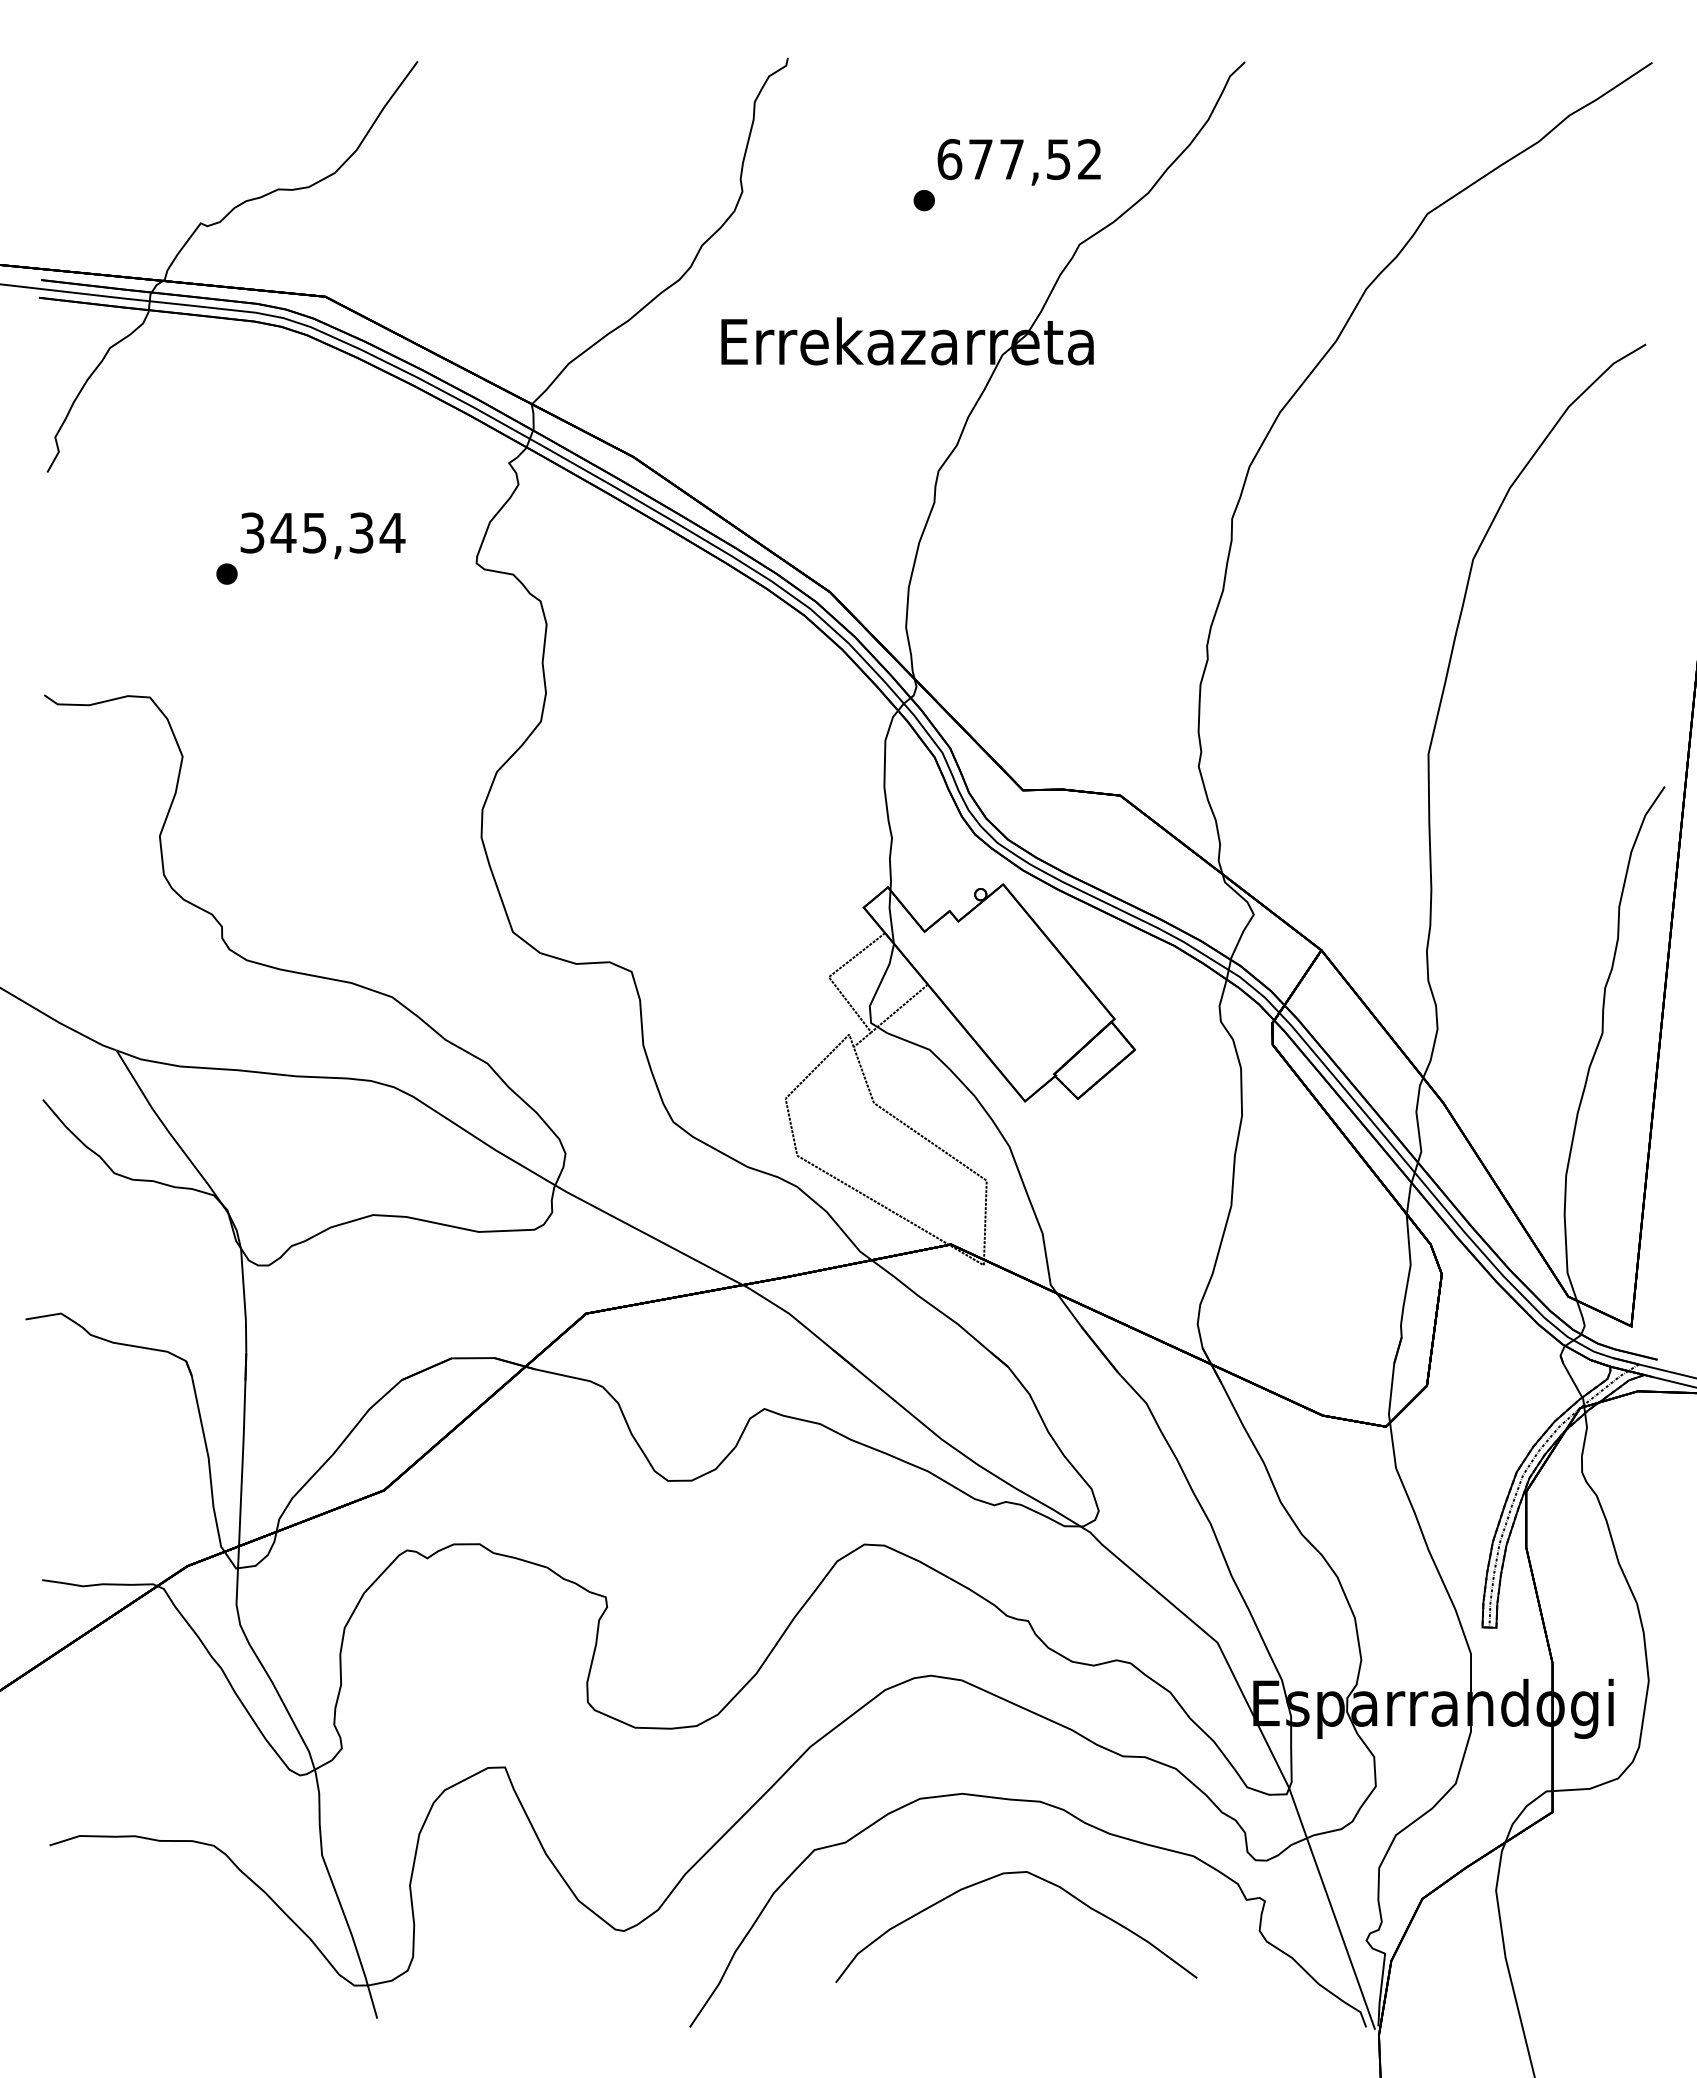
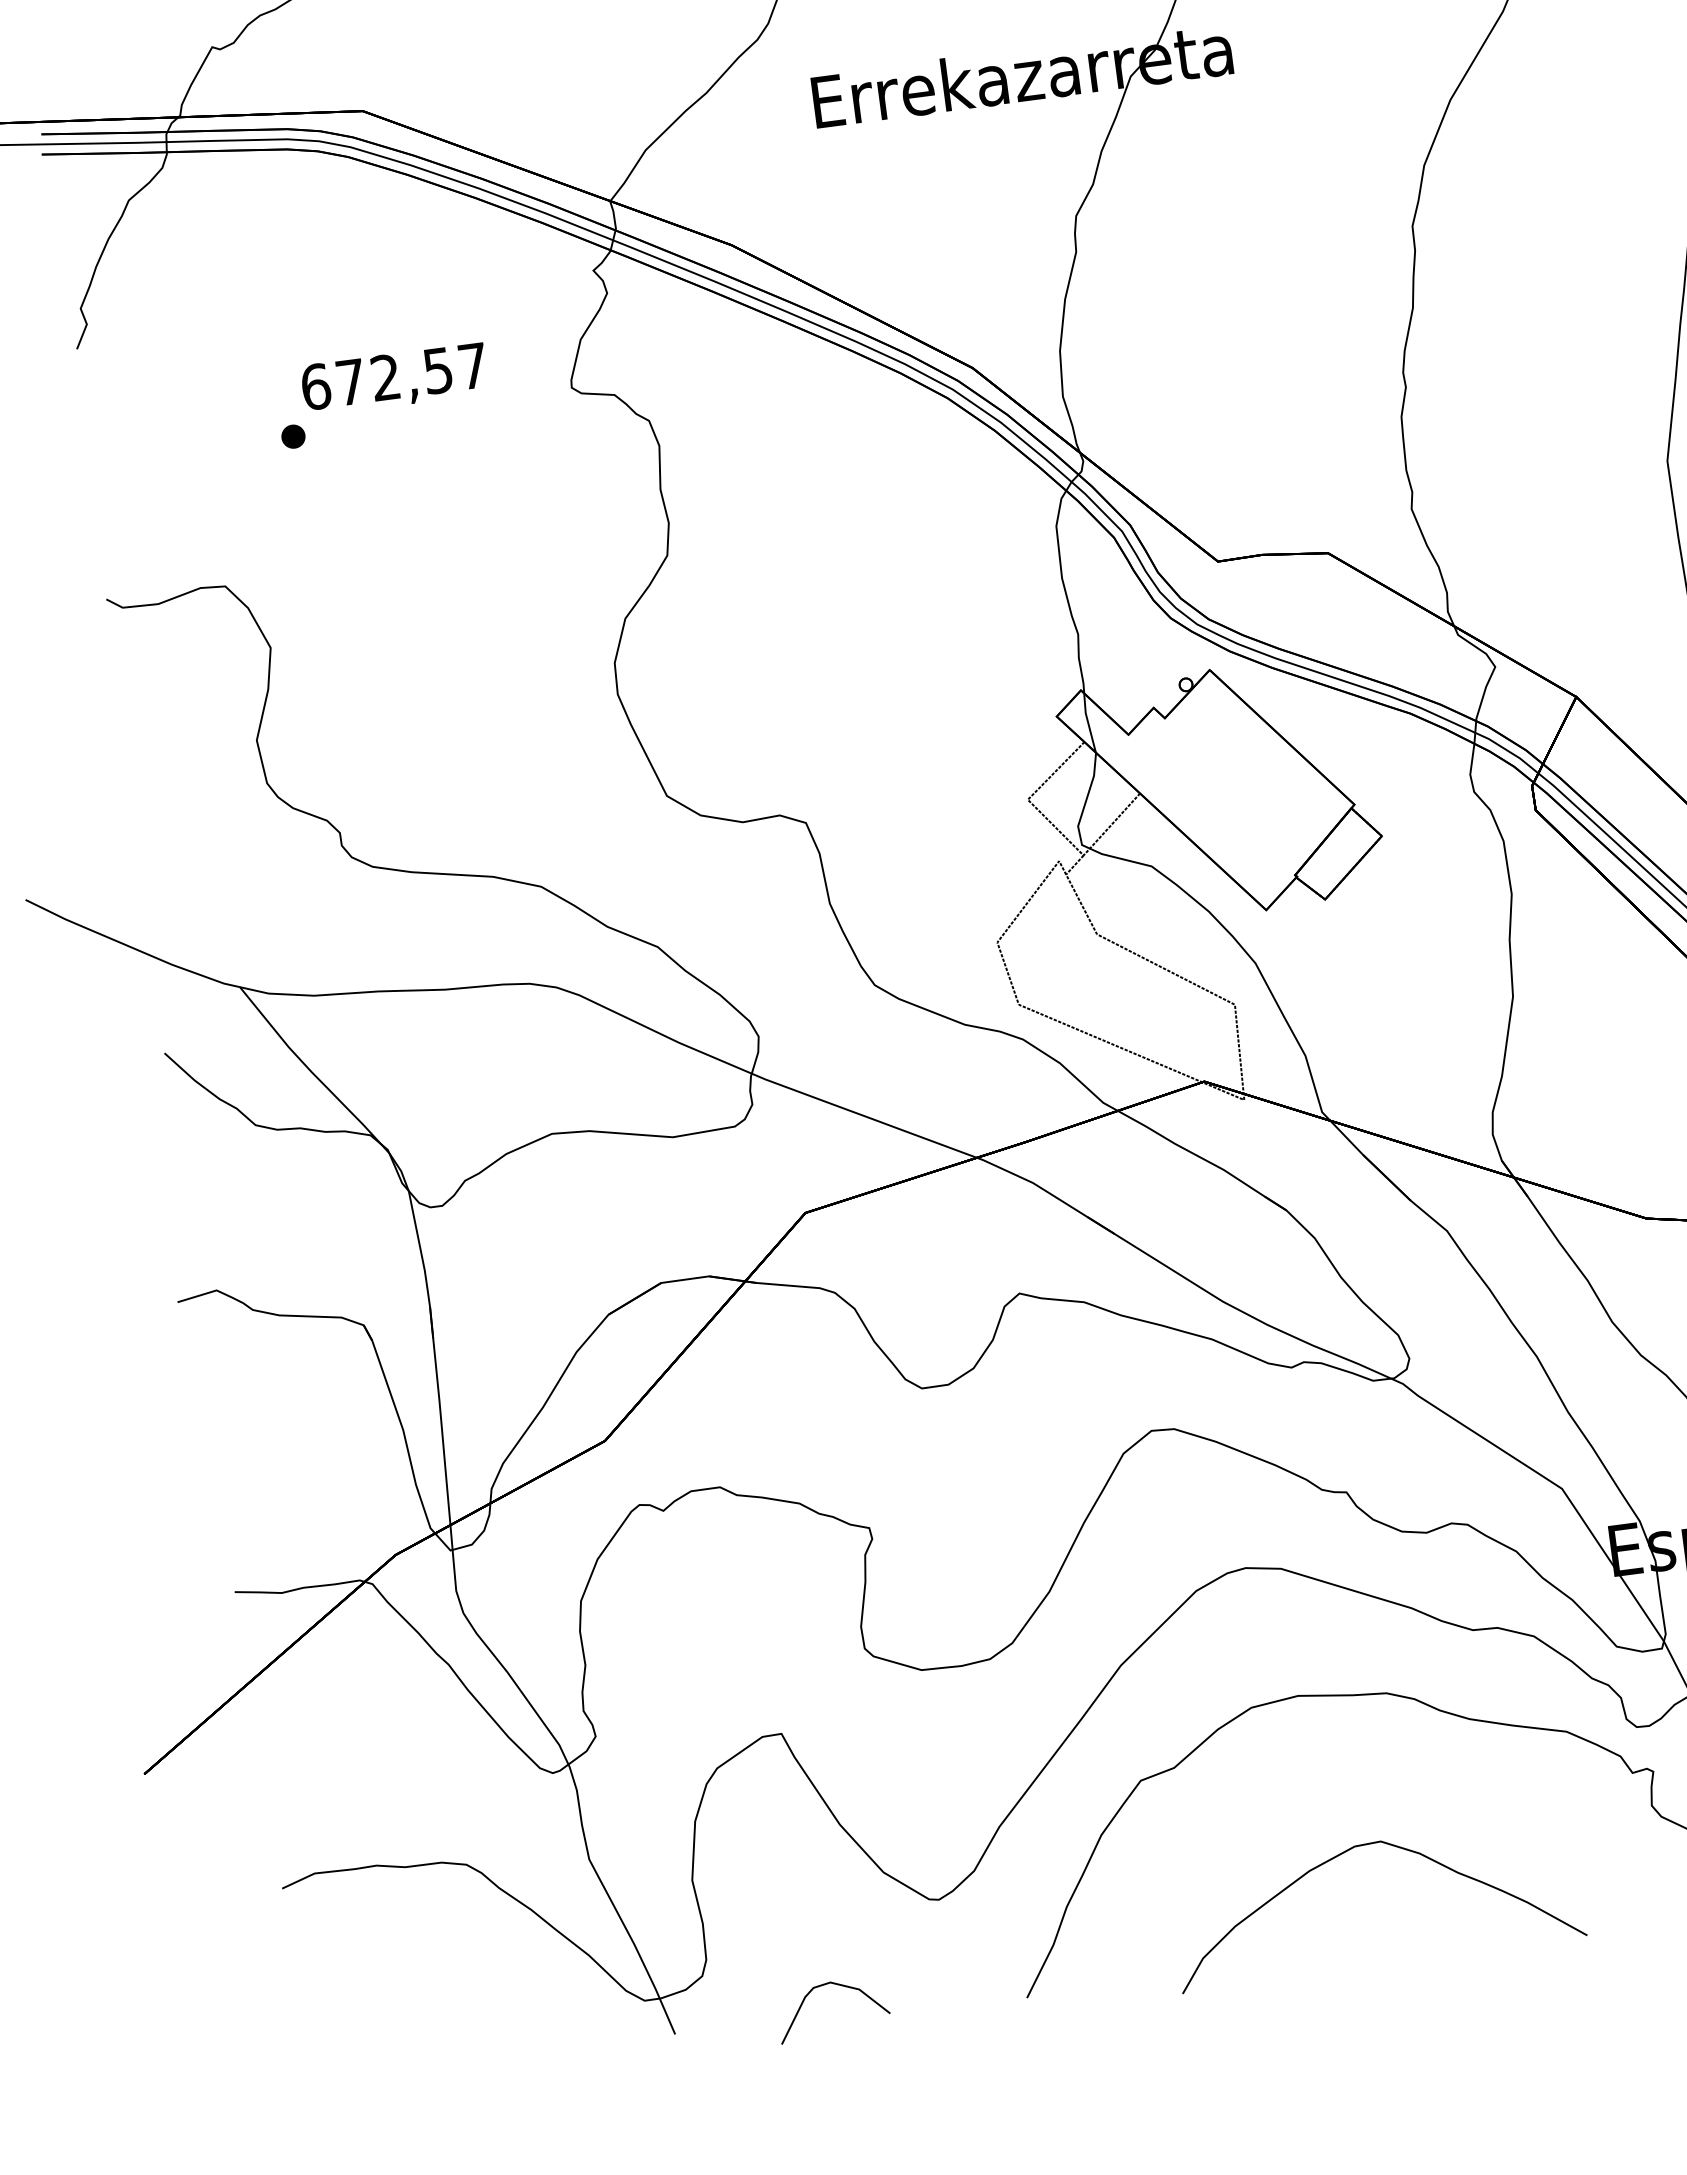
text: (322, 532) -> (394, 375), 345,34 -> 672,57
curve: (1040, 1879) -> (1397, 1847), moved
curve: (527, 1995) -> (840, 1986), added

